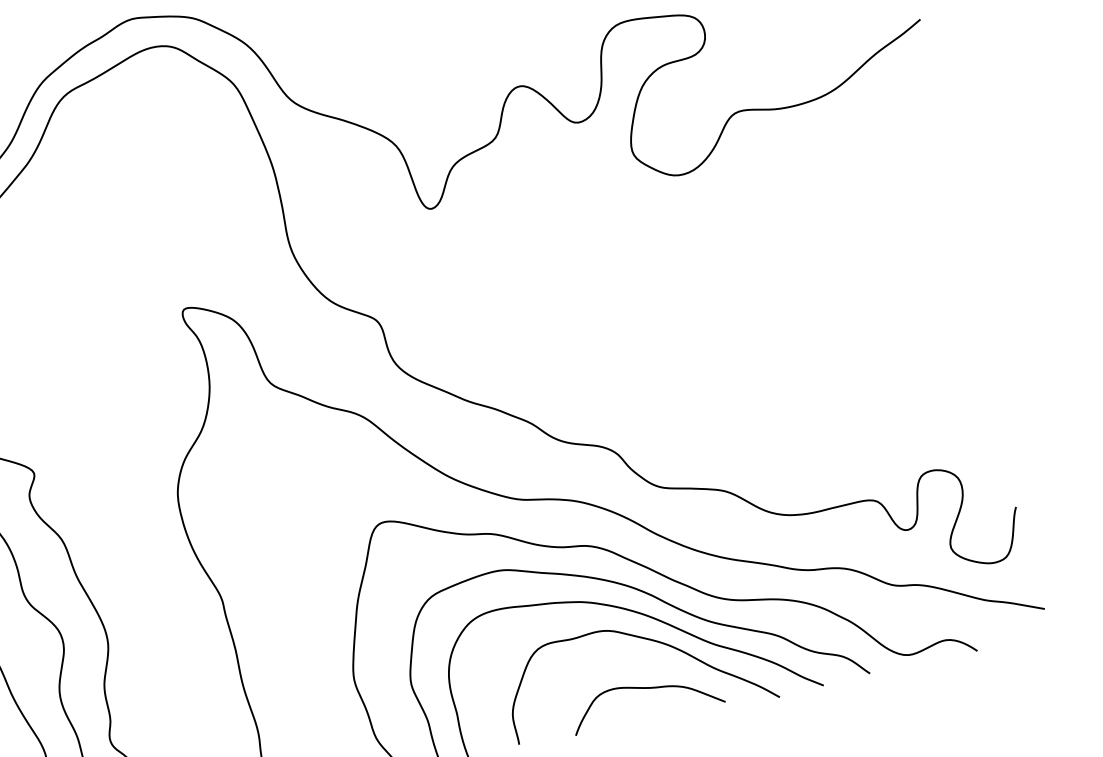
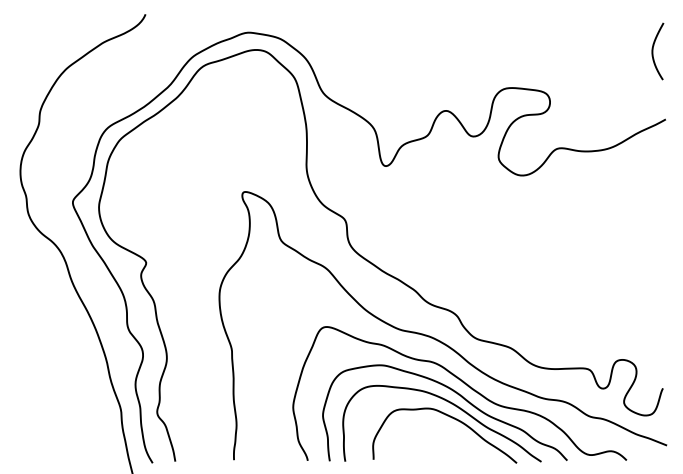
curve: (643, 690) -> (445, 444), removed

